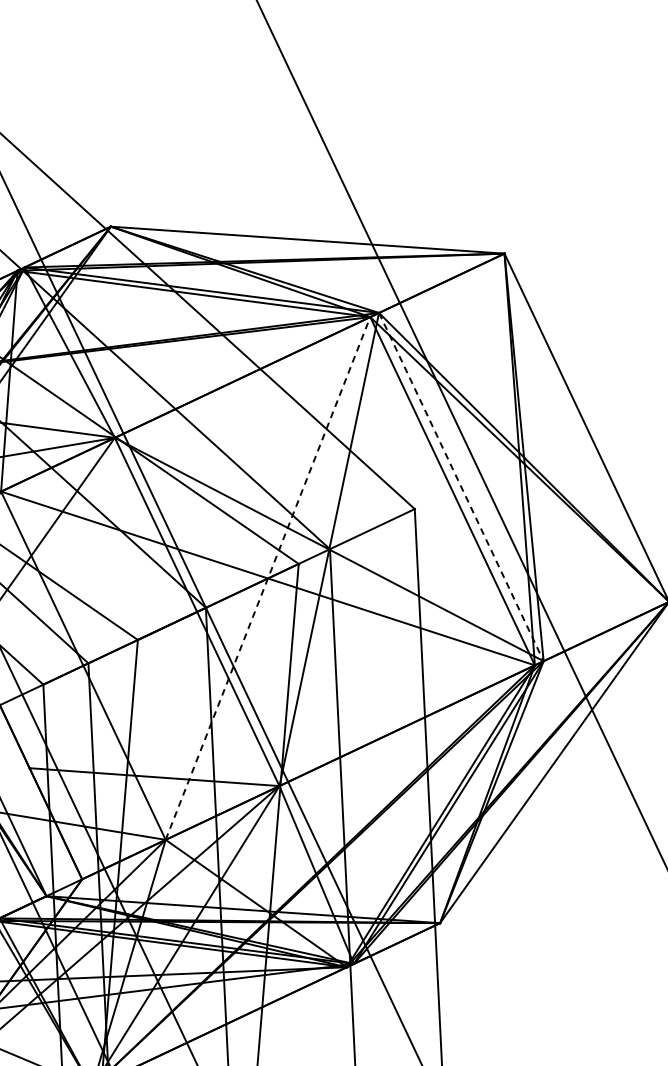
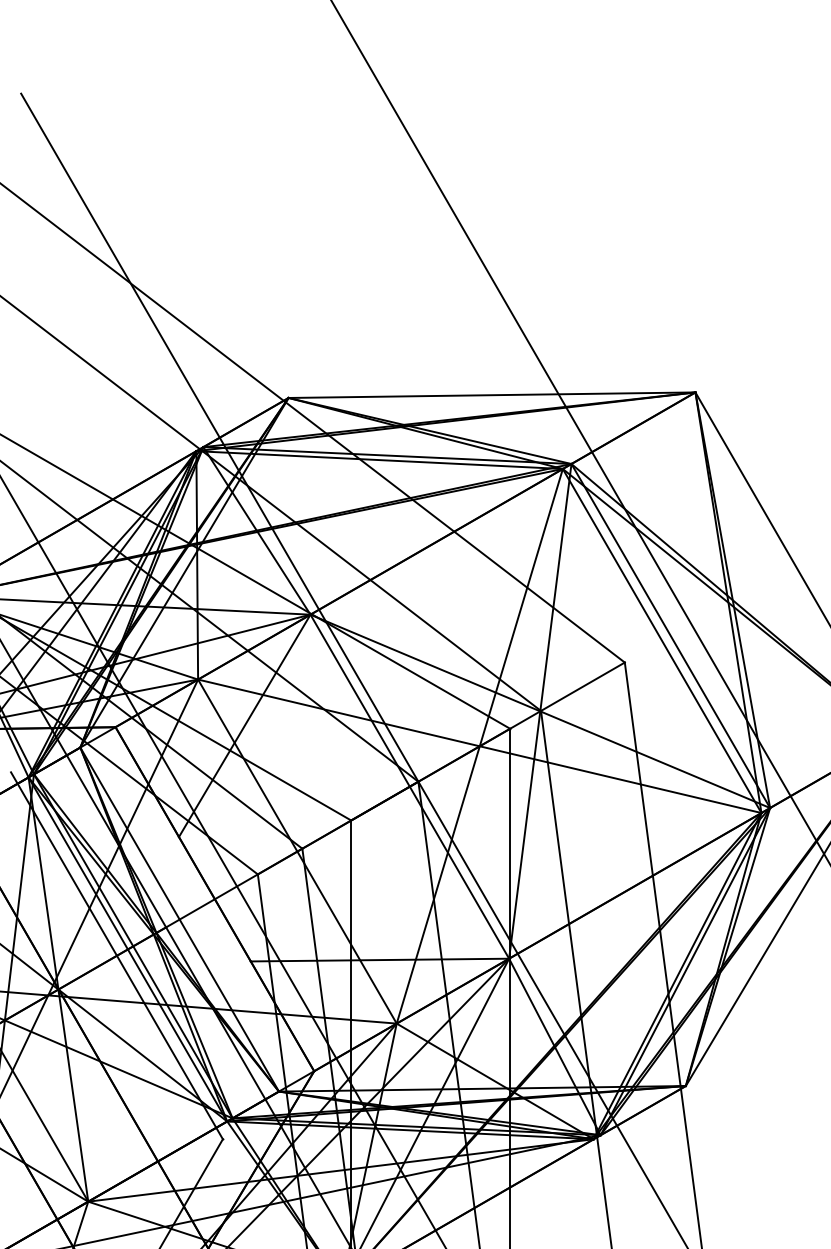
line: (461, 487) -> (670, 636), dashed -> solid
line: (267, 577) -> (479, 745), dashed -> solid

